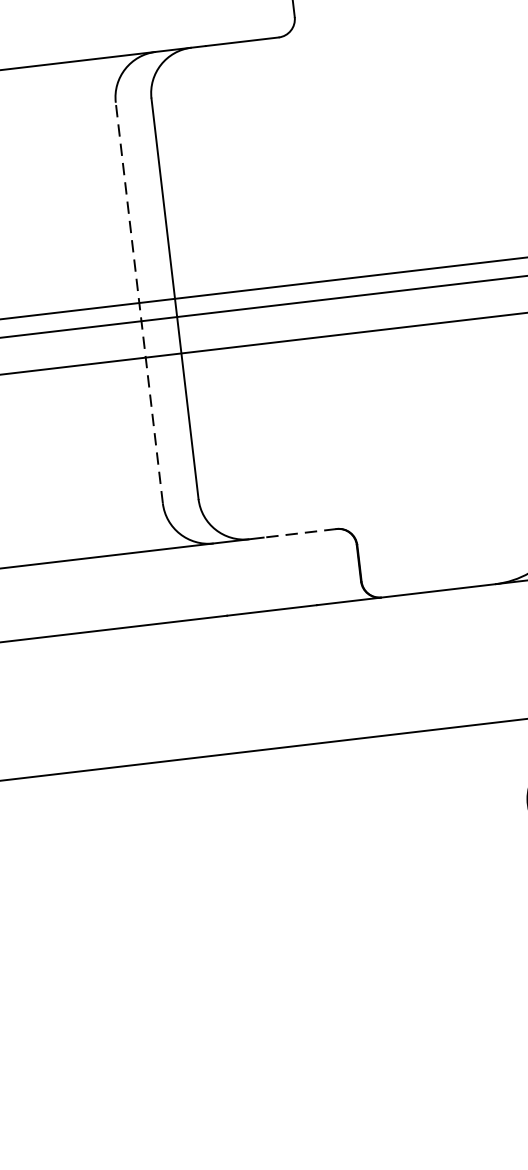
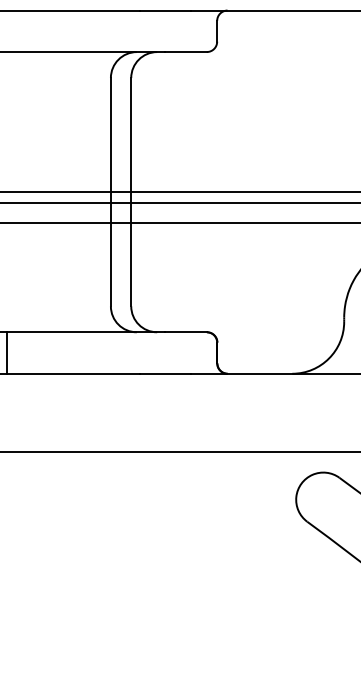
line: (138, 301) -> (110, 191), dashed -> solid
line: (300, 533) -> (186, 332), dashed -> solid

